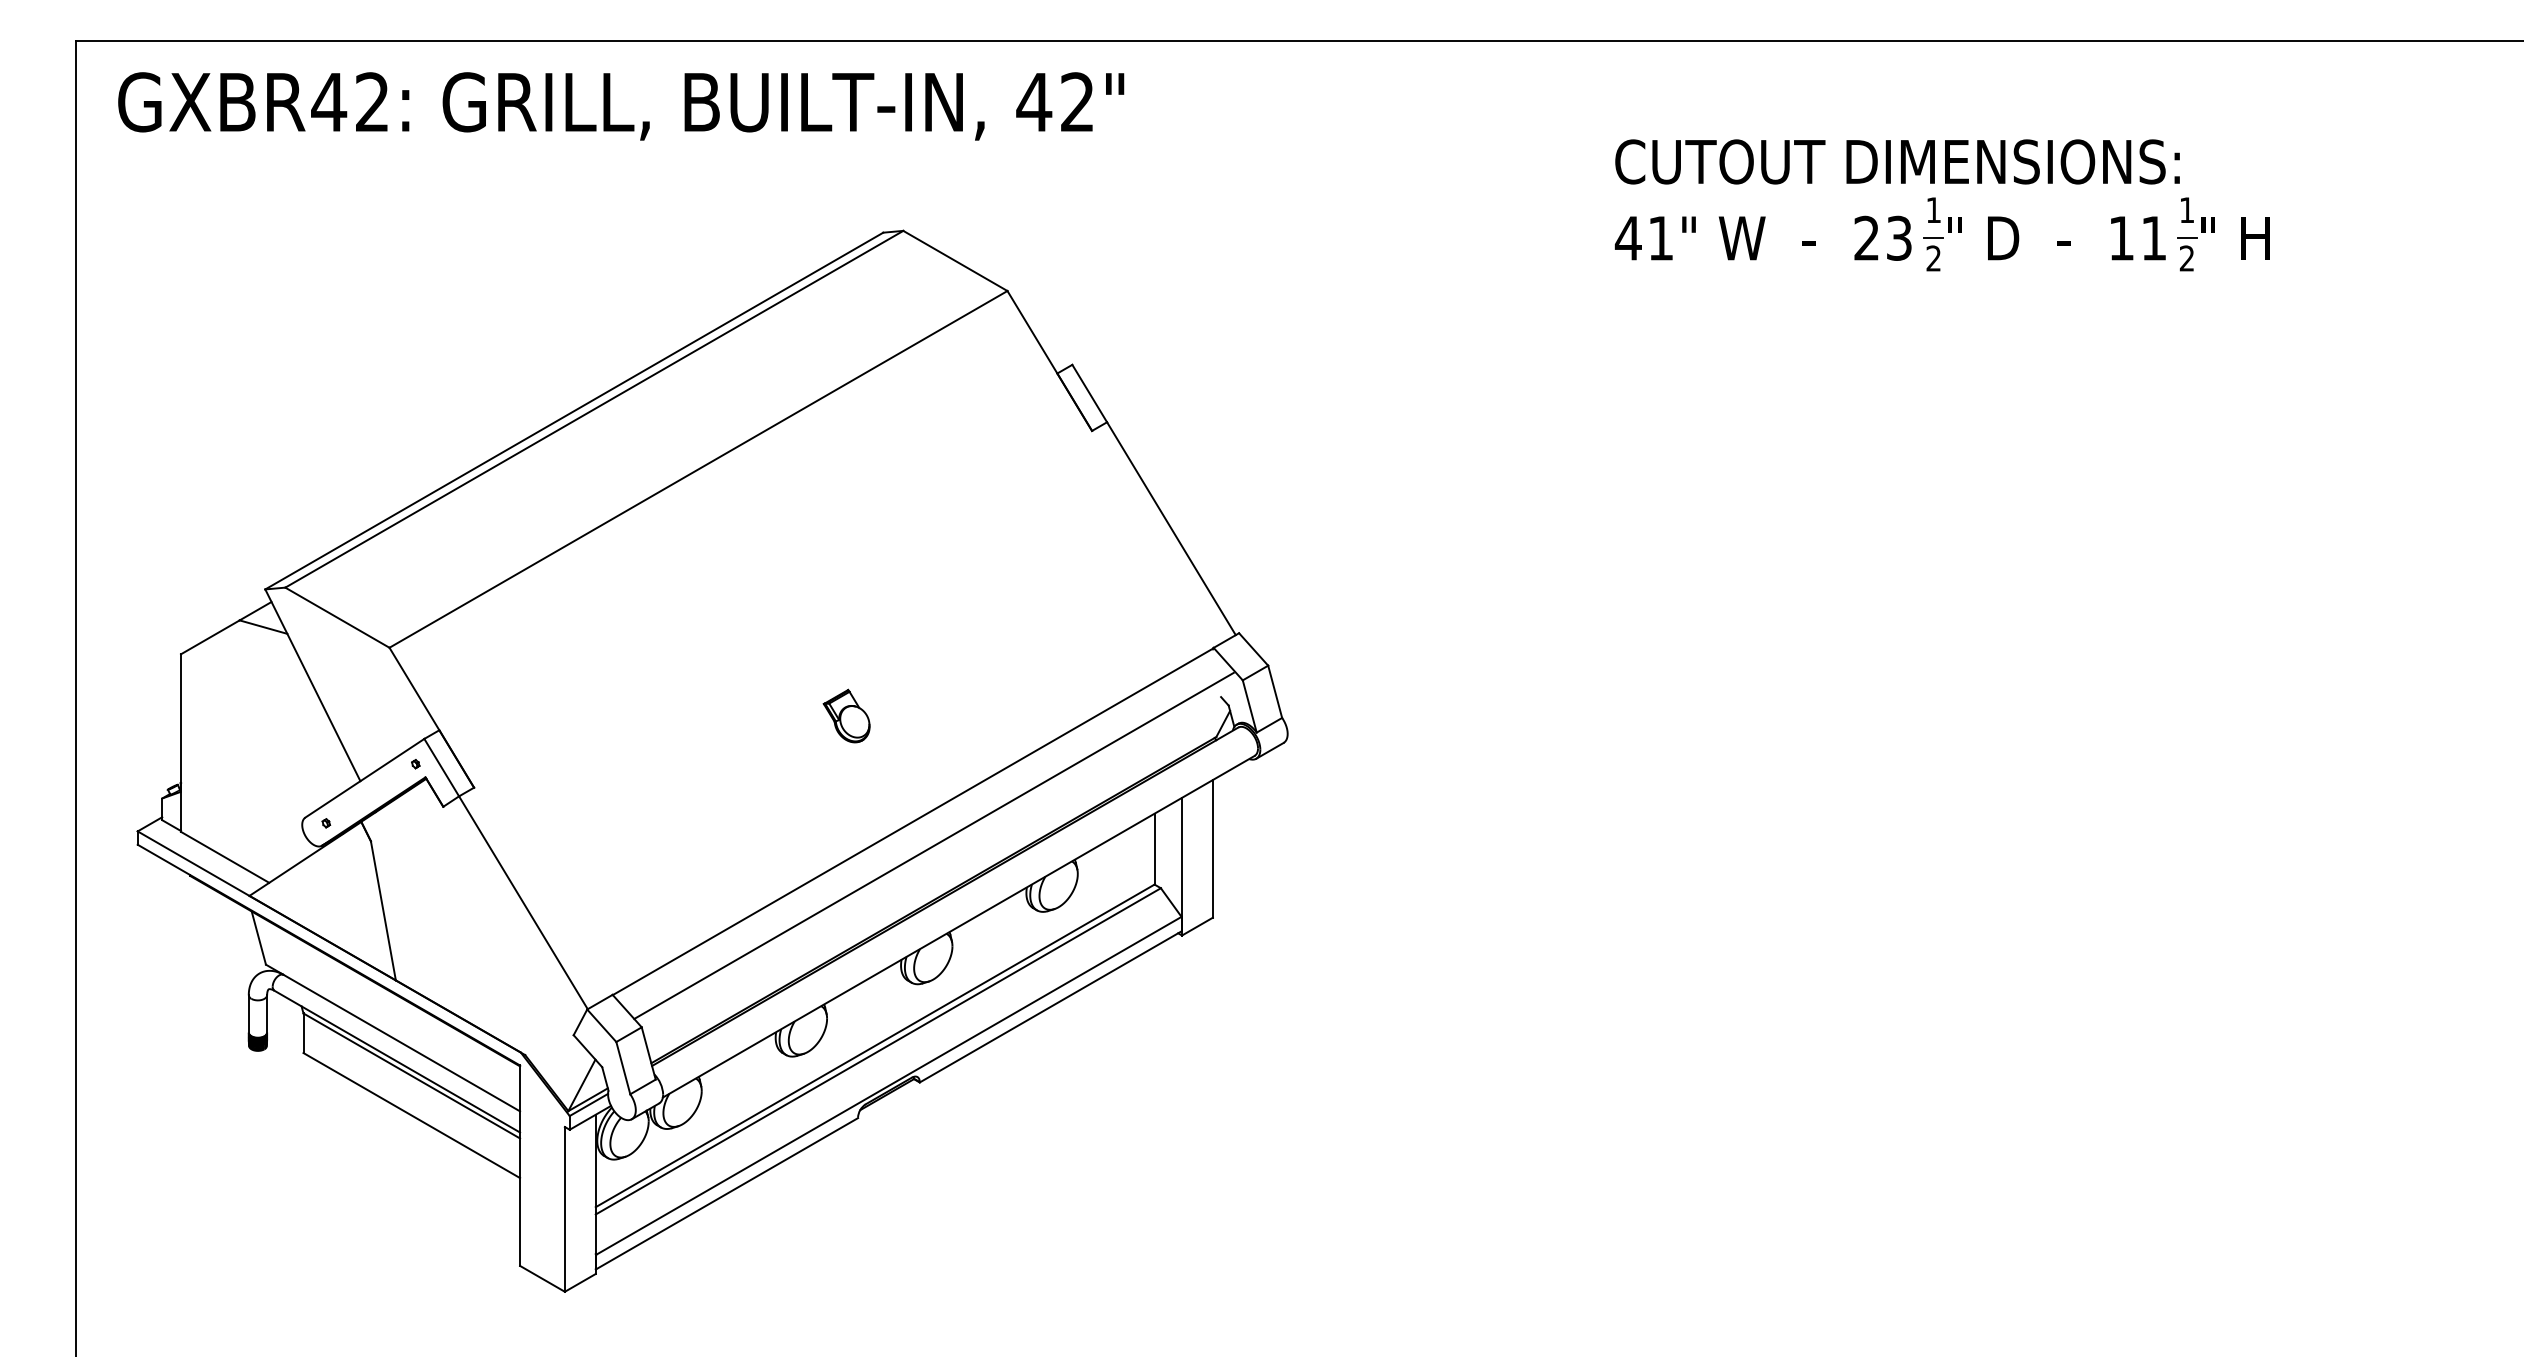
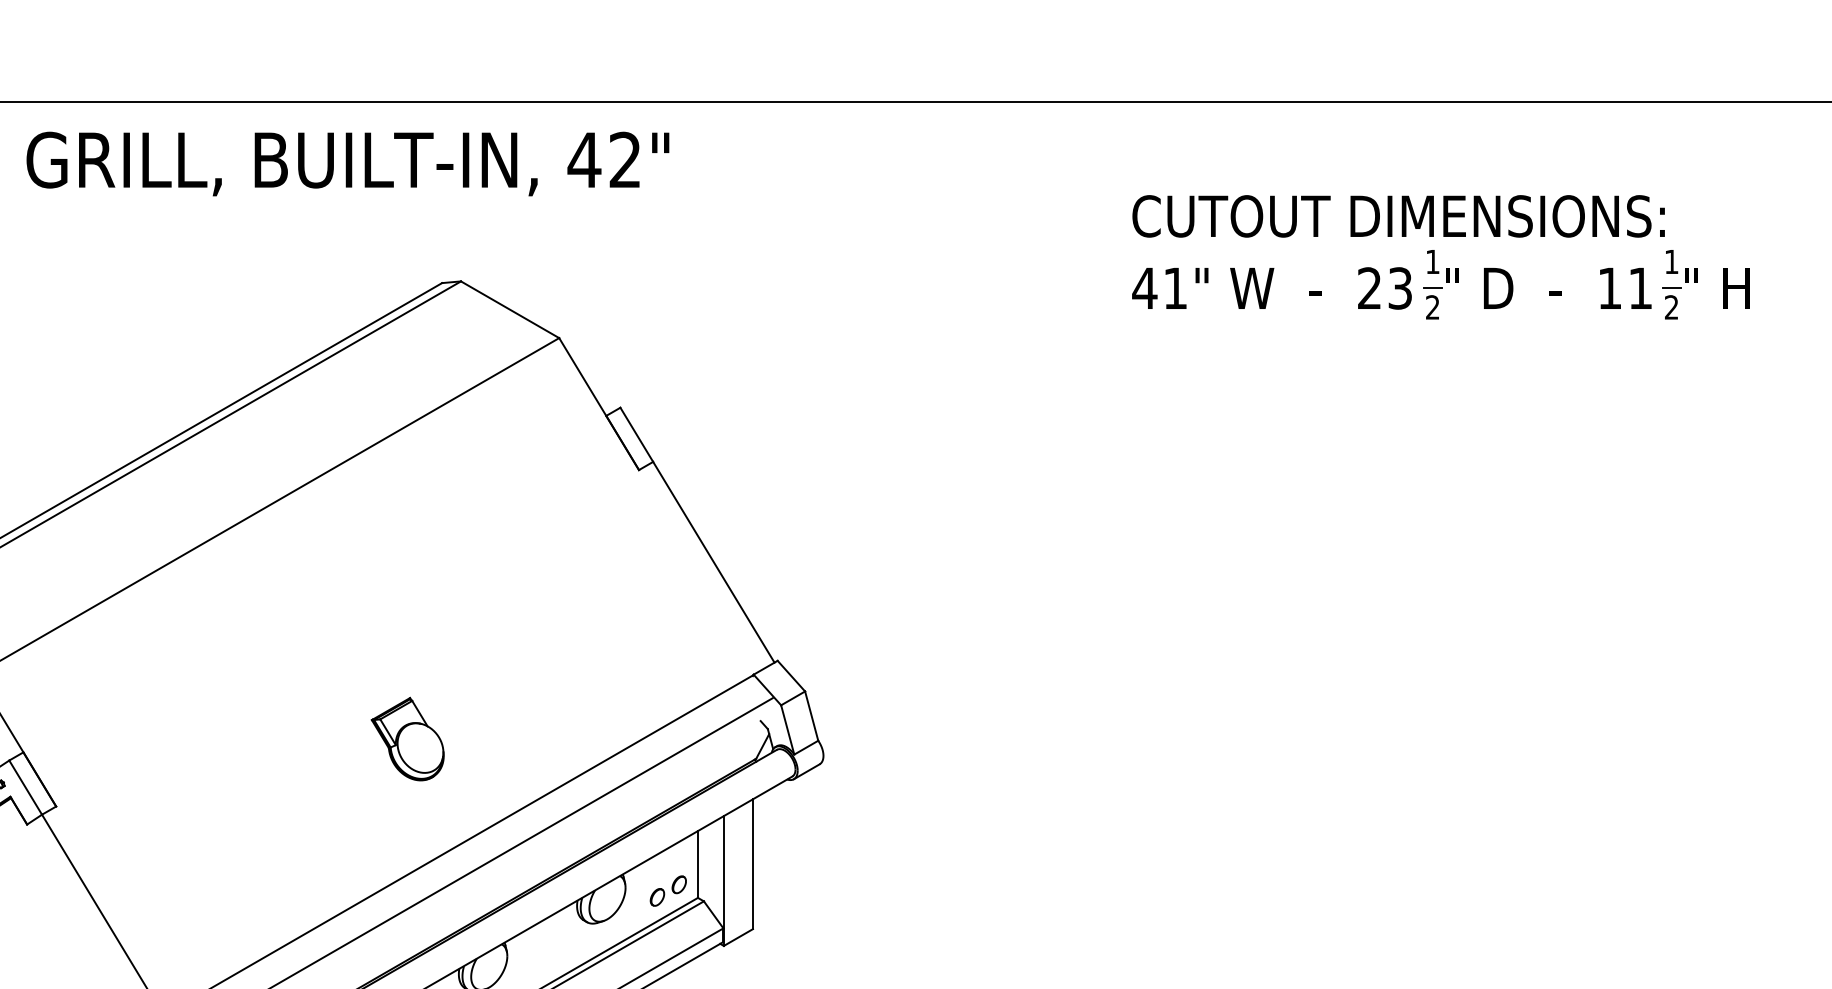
part: (846, 715) -> (407, 738), size x1.67
part: (1122, 876) -> (667, 890), added

